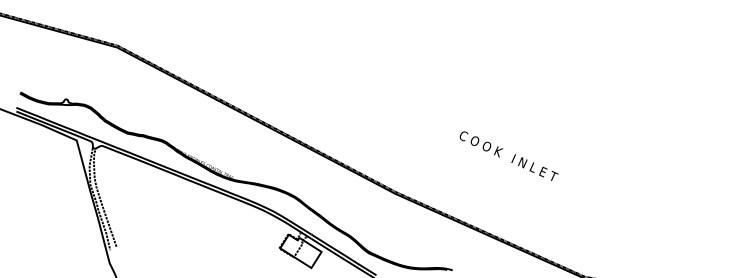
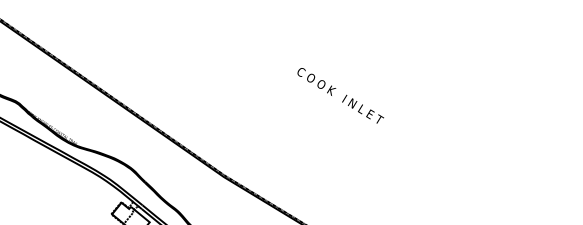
text: (508, 155) -> (340, 95), moved

